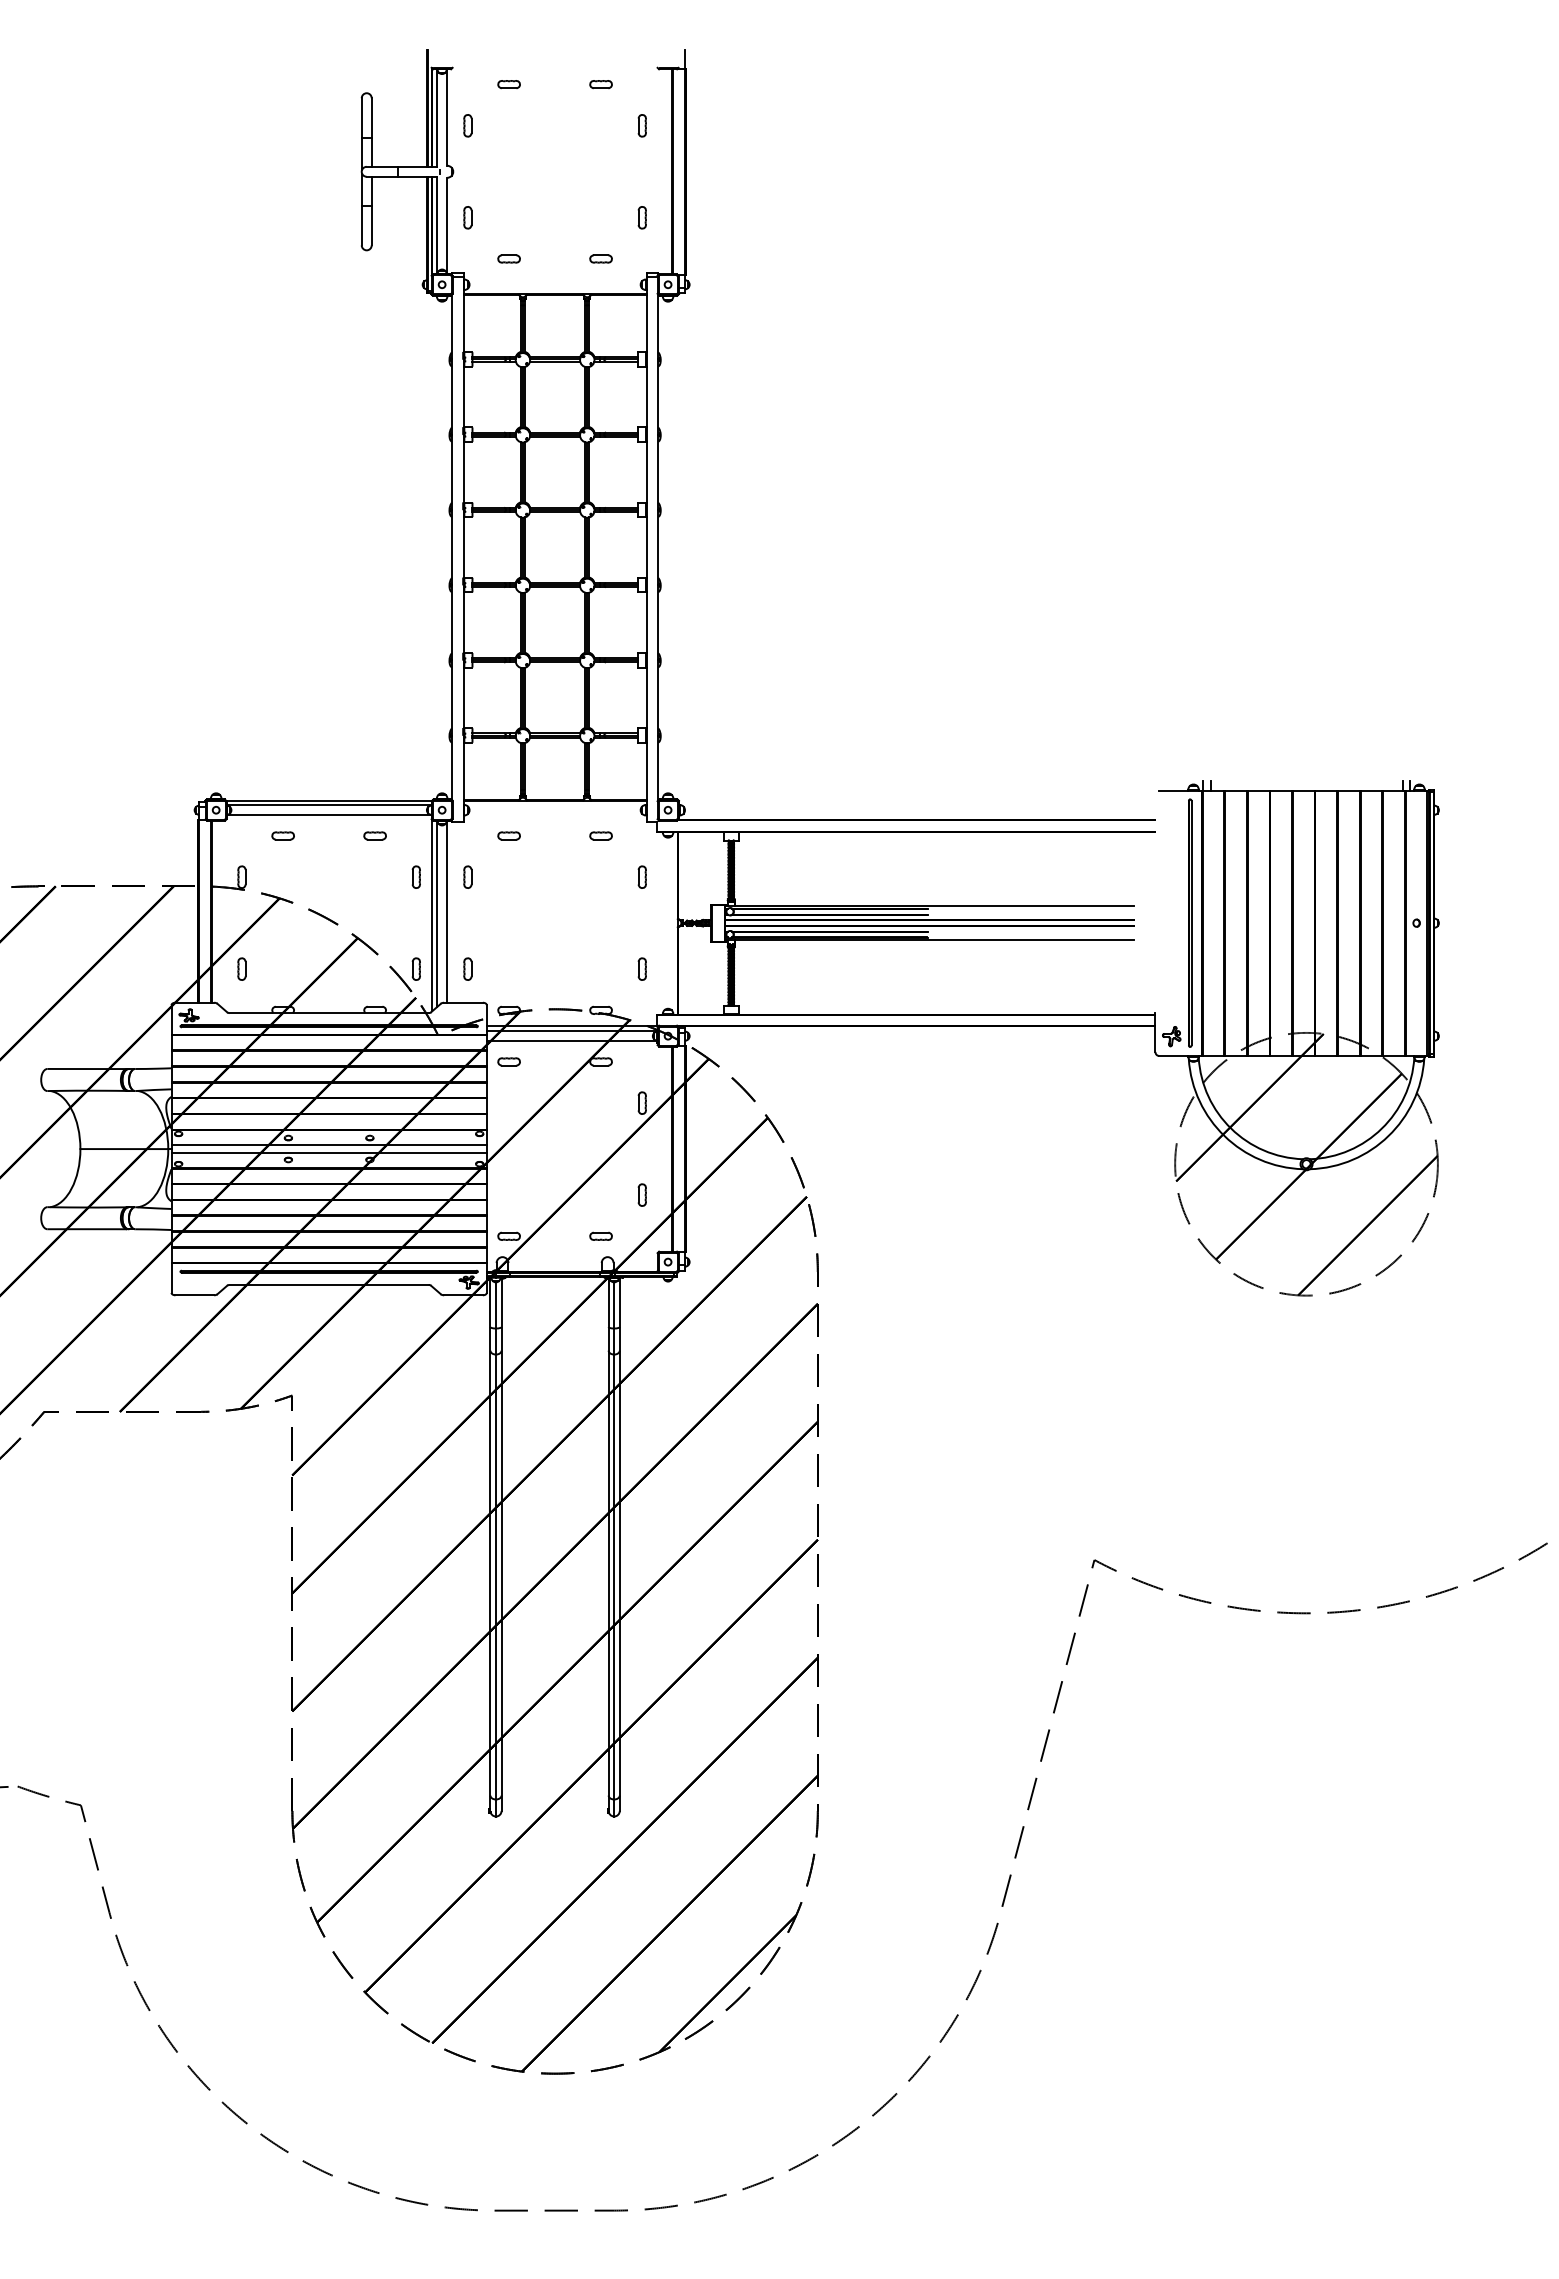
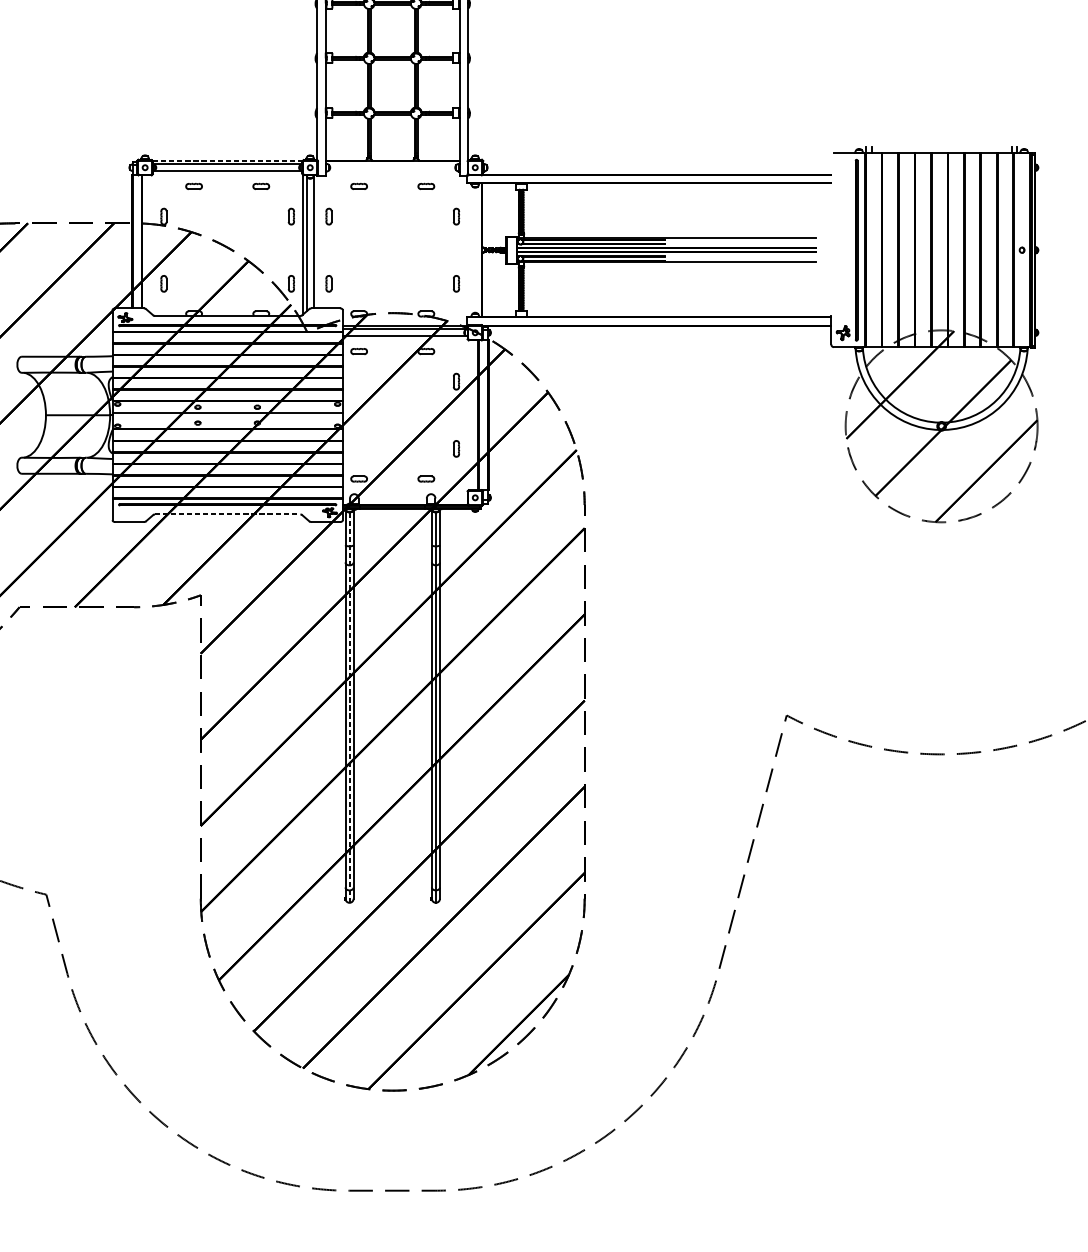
line: (328, 800) -> (227, 160), solid -> dashed
line: (328, 1152) -> (227, 417), removed
line: (329, 1284) -> (227, 514), solid -> dashed
line: (496, 1549) -> (349, 707), solid -> dashed

